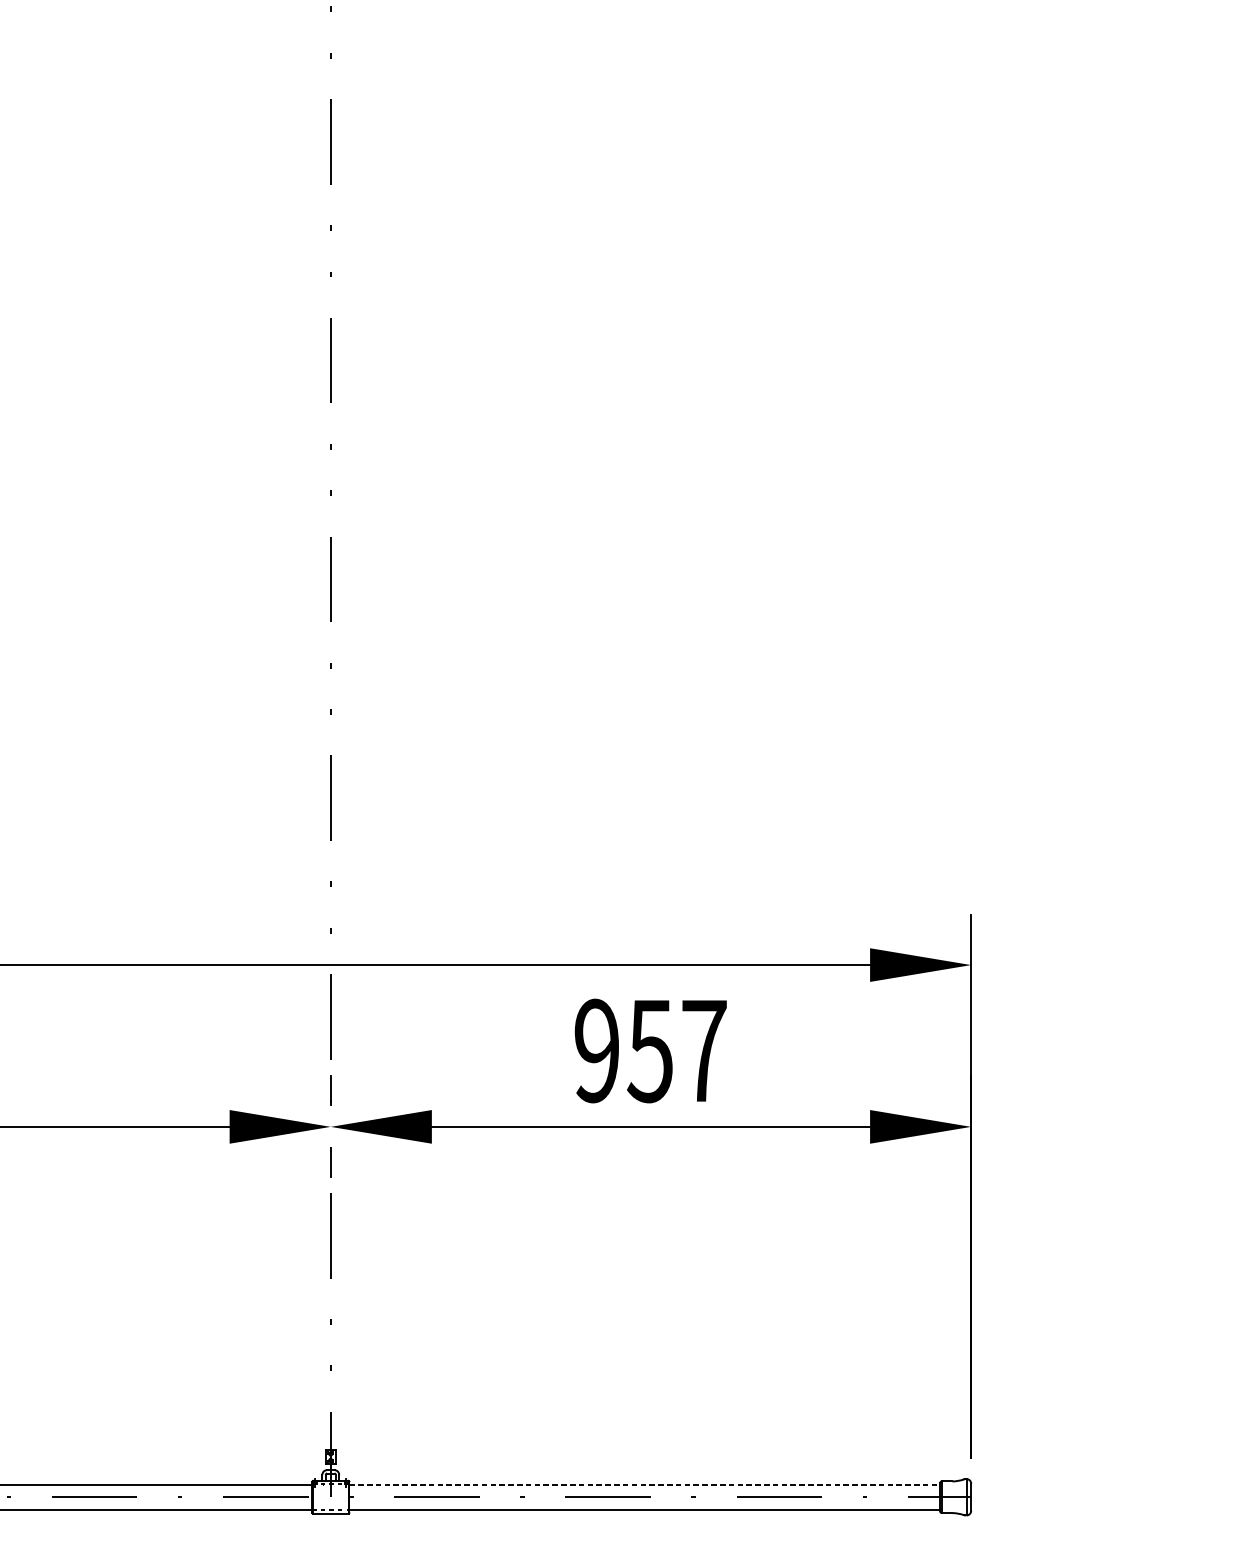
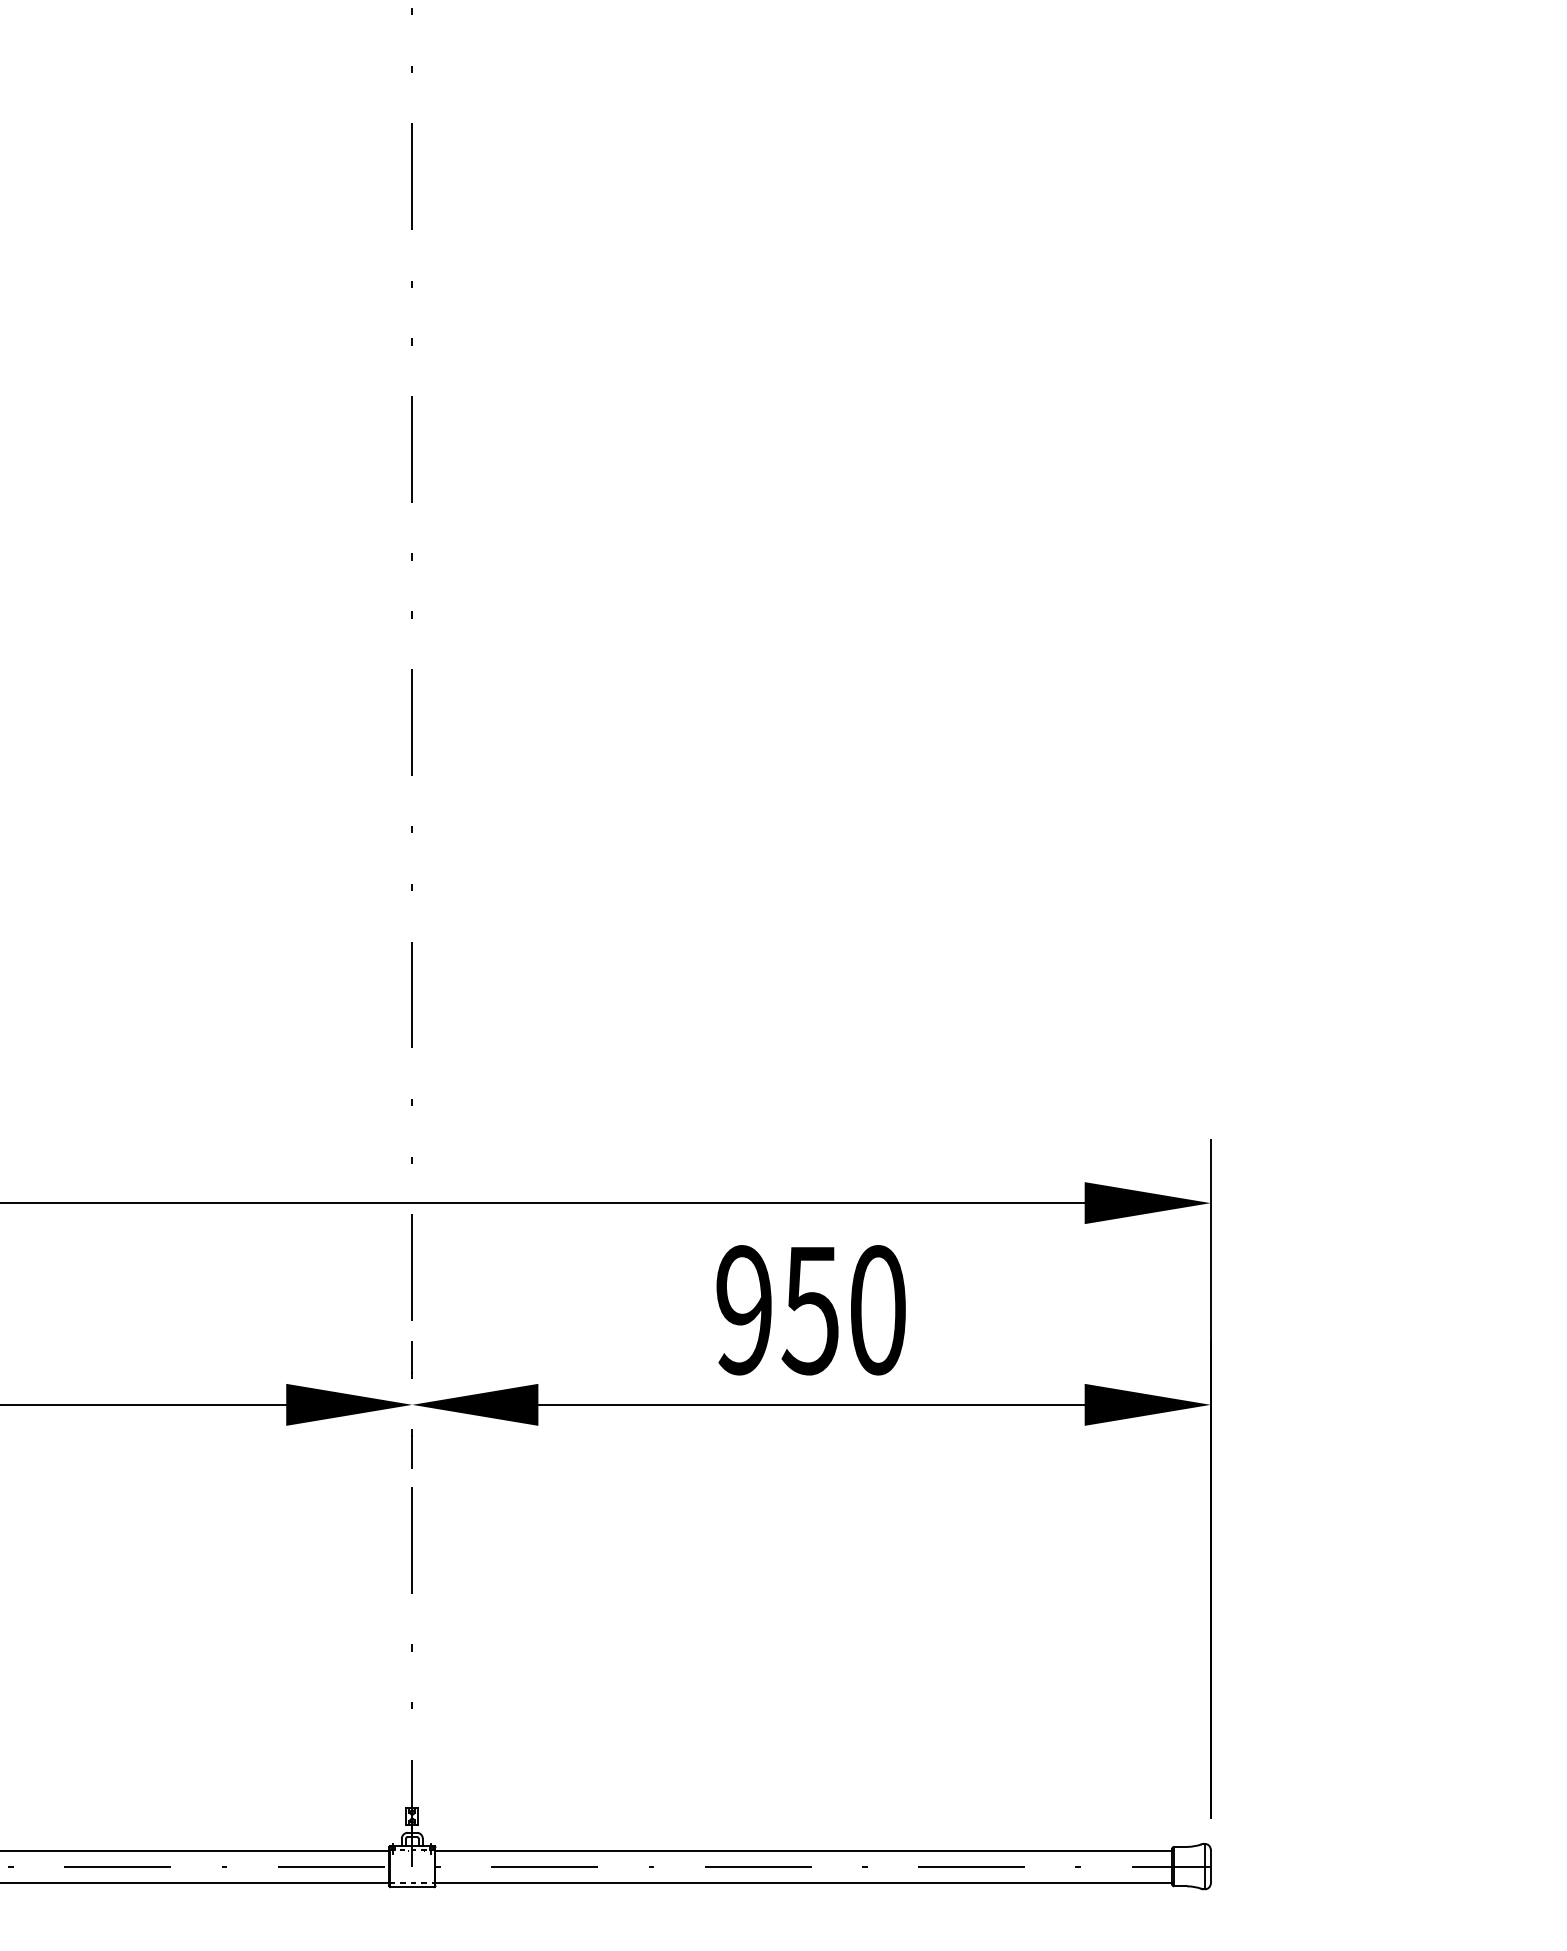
text: (704, 1051) -> (878, 1310), 957 -> 950
line: (645, 1484) -> (804, 1850), dashed -> solid

